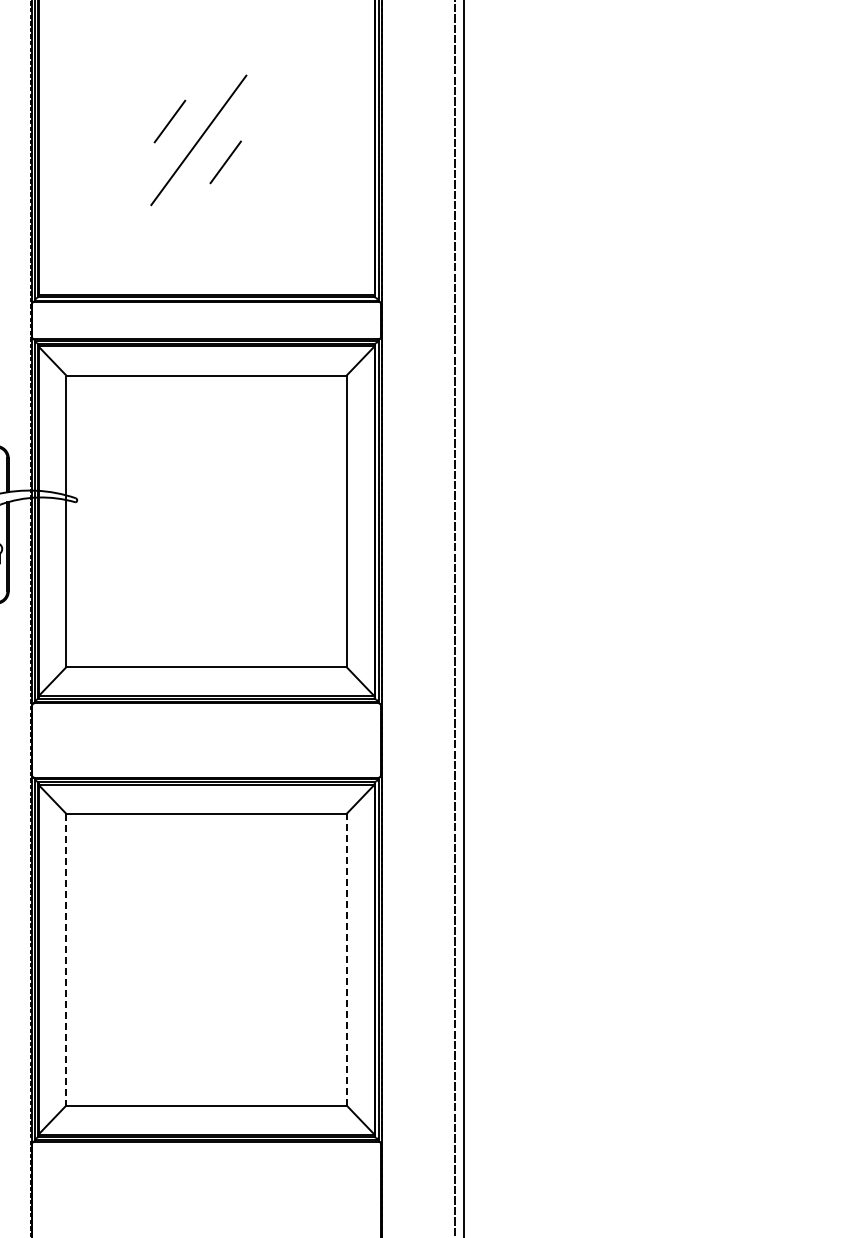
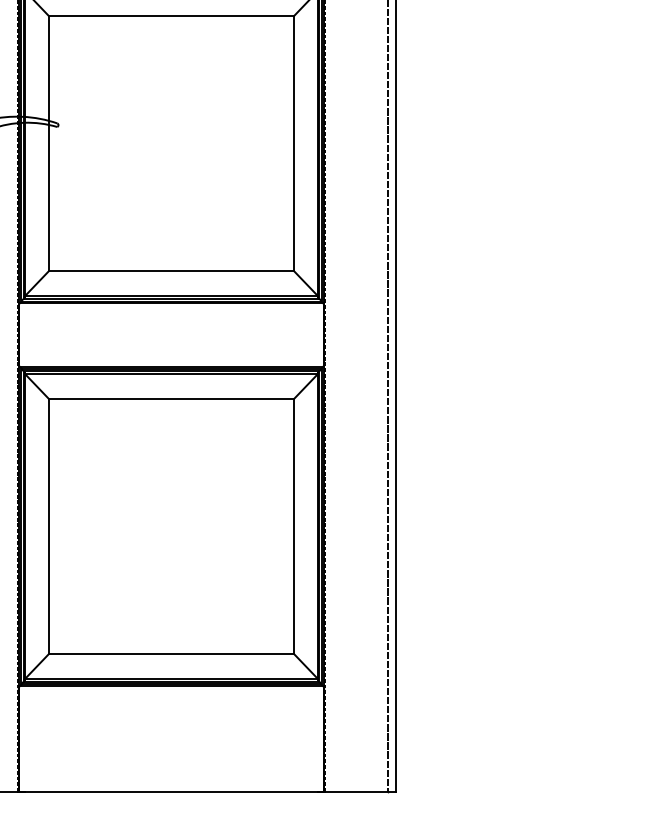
line: (66, 959) -> (49, 526), dashed -> solid
line: (346, 959) -> (293, 526), dashed -> solid

